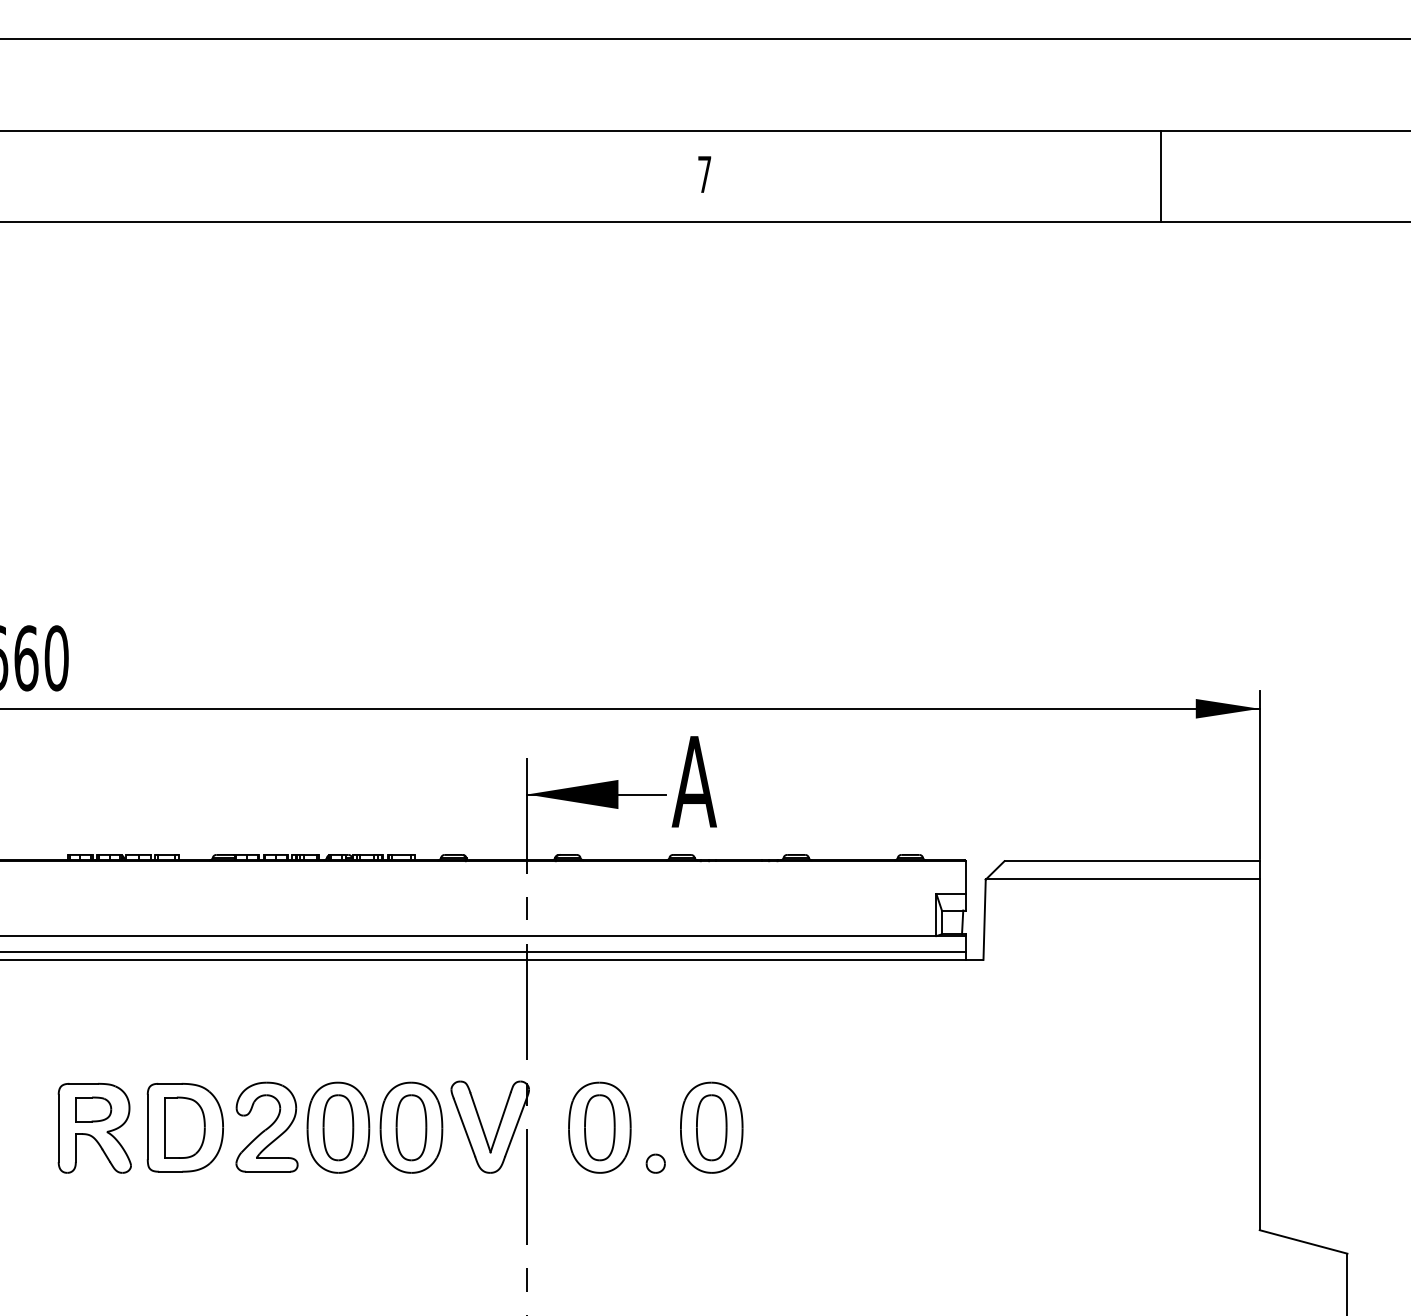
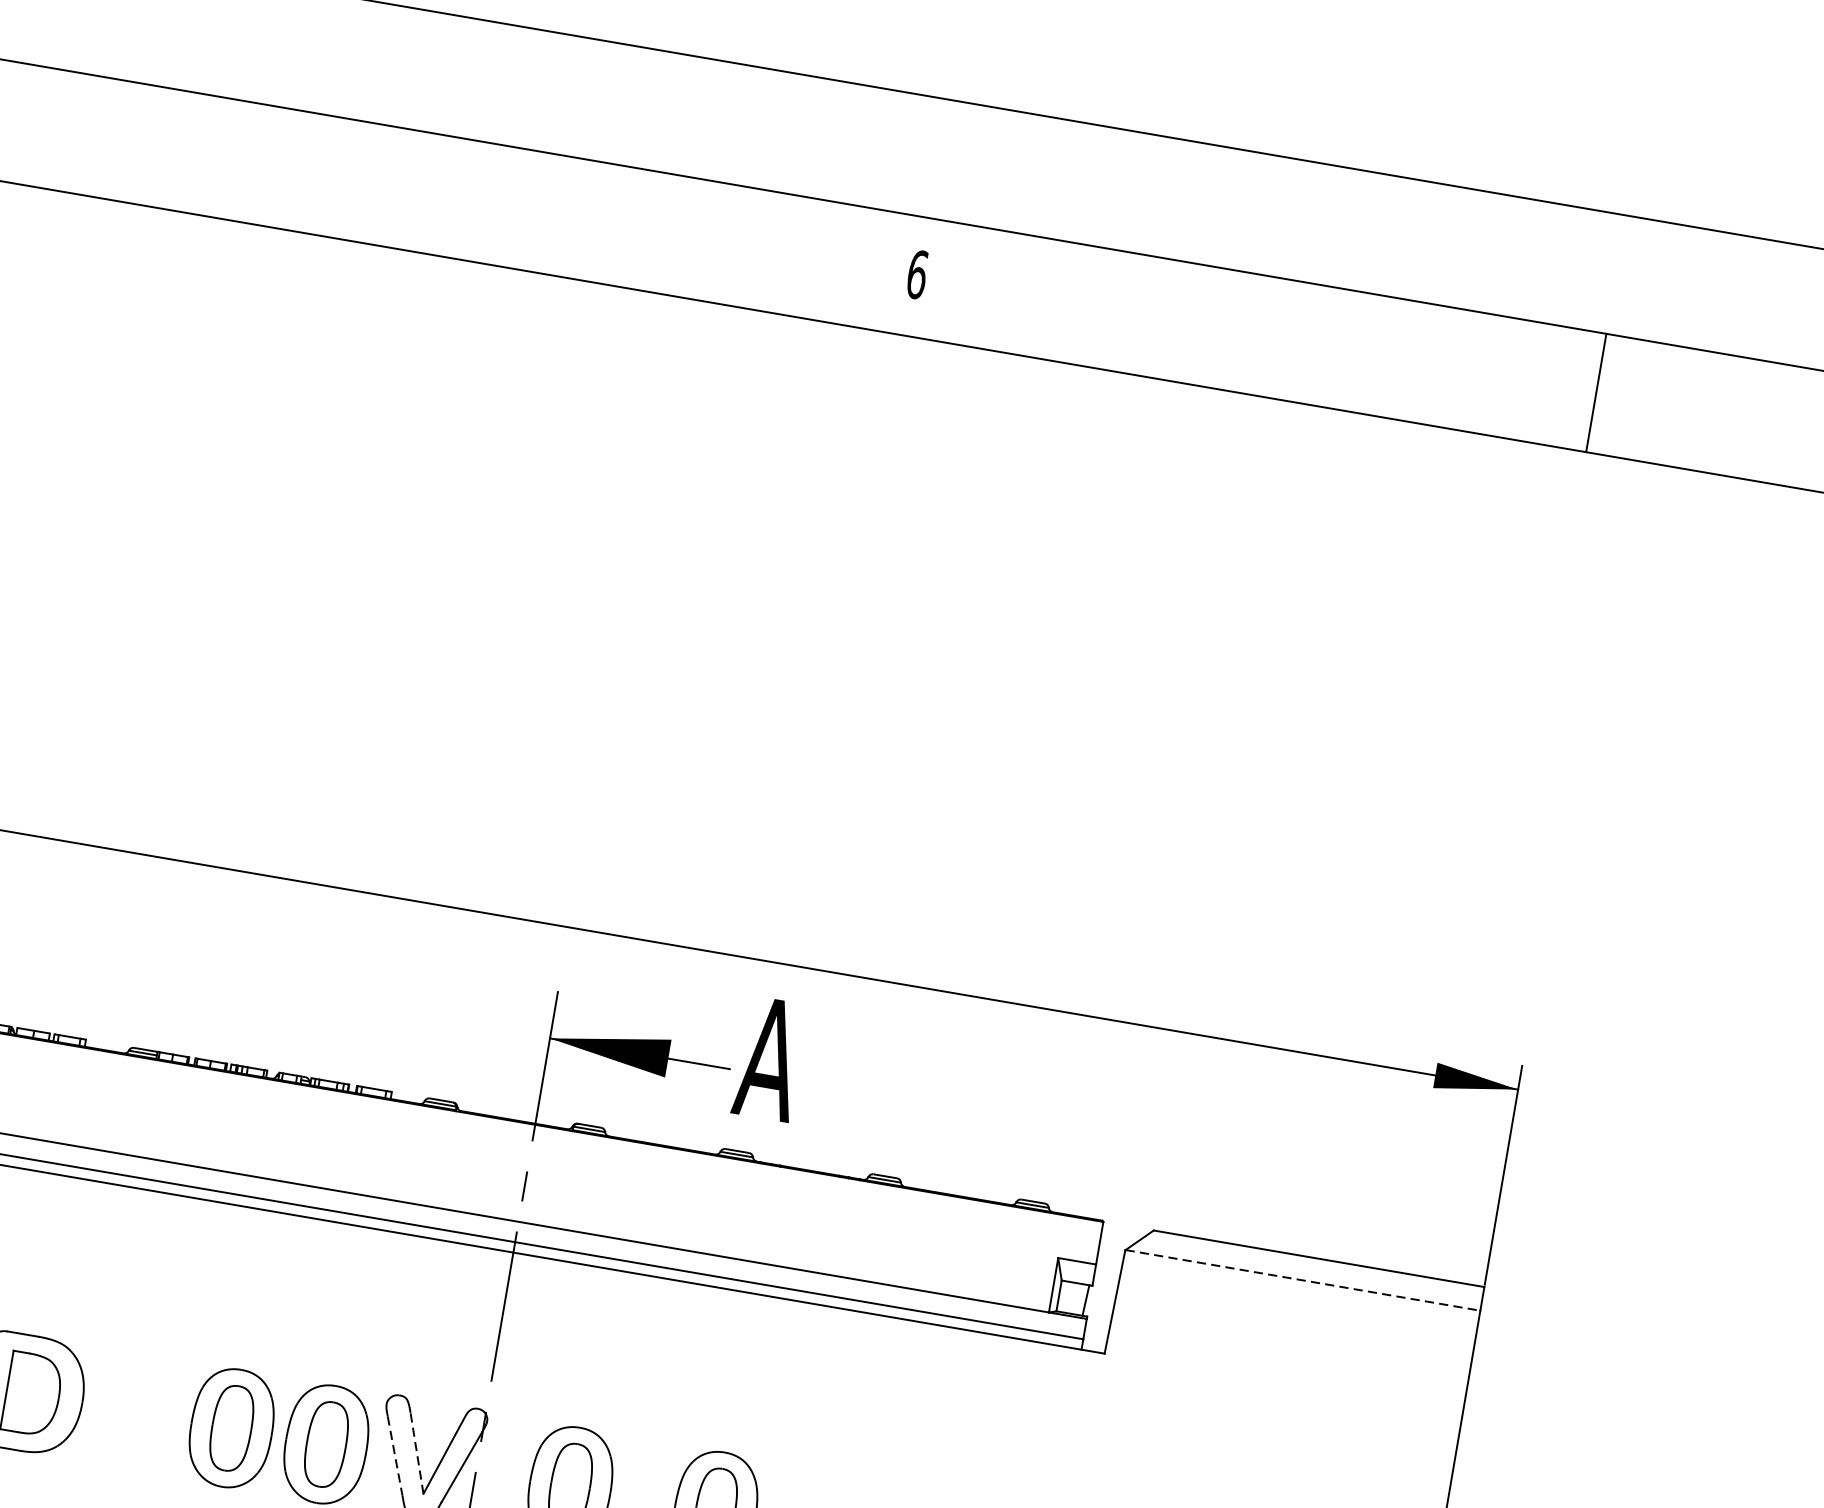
text: (704, 174) -> (917, 274), 7 -> 6
line: (1161, 176) -> (1596, 393), moved
line: (1122, 879) -> (1302, 1280), solid -> dashed
line: (480, 1122) -> (417, 1452), solid -> dashed
part: (266, 1126) -> (138, 1410), removed
line: (464, 1128) -> (394, 1457), solid -> dashed

